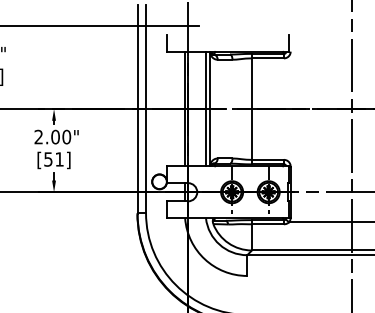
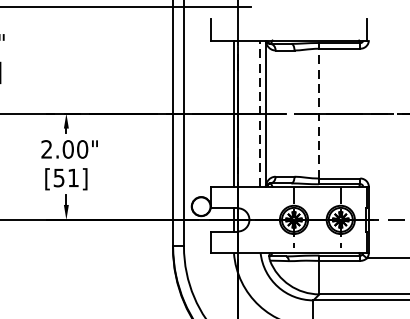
line: (205, 108) -> (260, 112), solid -> dashed
line: (251, 109) -> (318, 114), solid -> dashed

